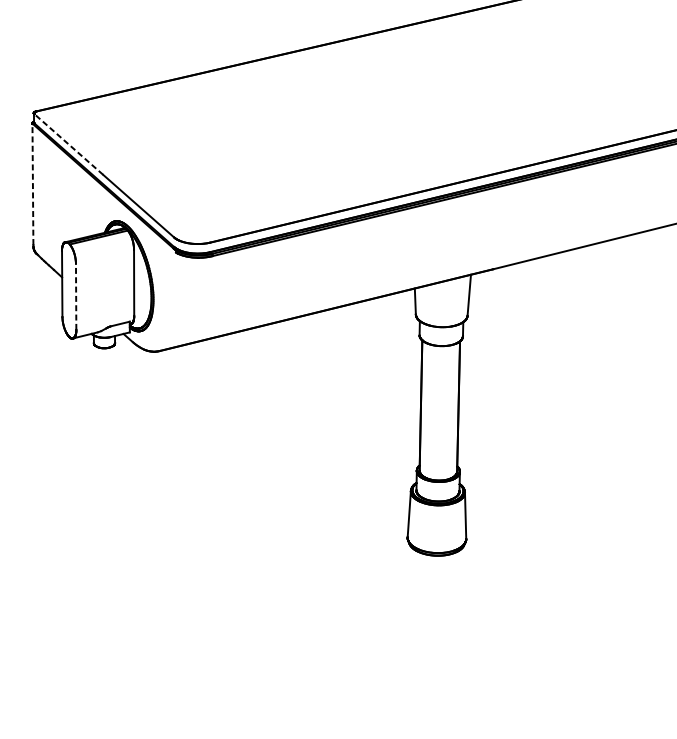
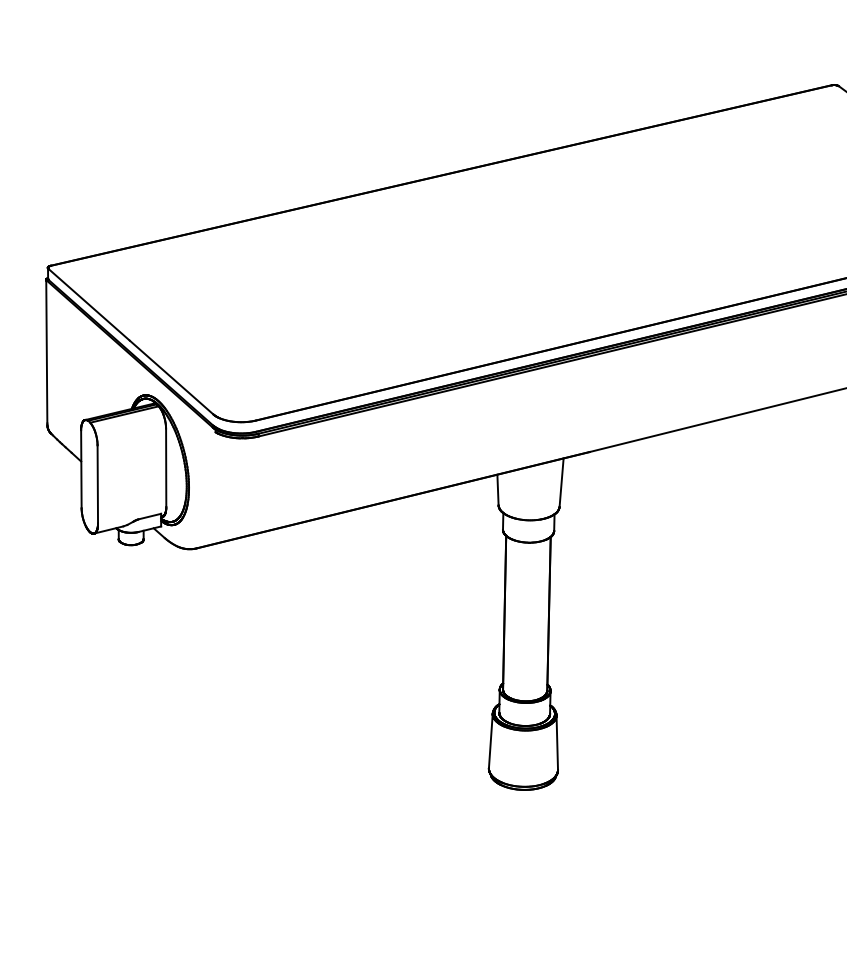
line: (68, 144) -> (88, 304), dashed -> solid
line: (32, 184) -> (46, 351), dashed -> solid
line: (75, 295) -> (97, 483), dashed -> solid

